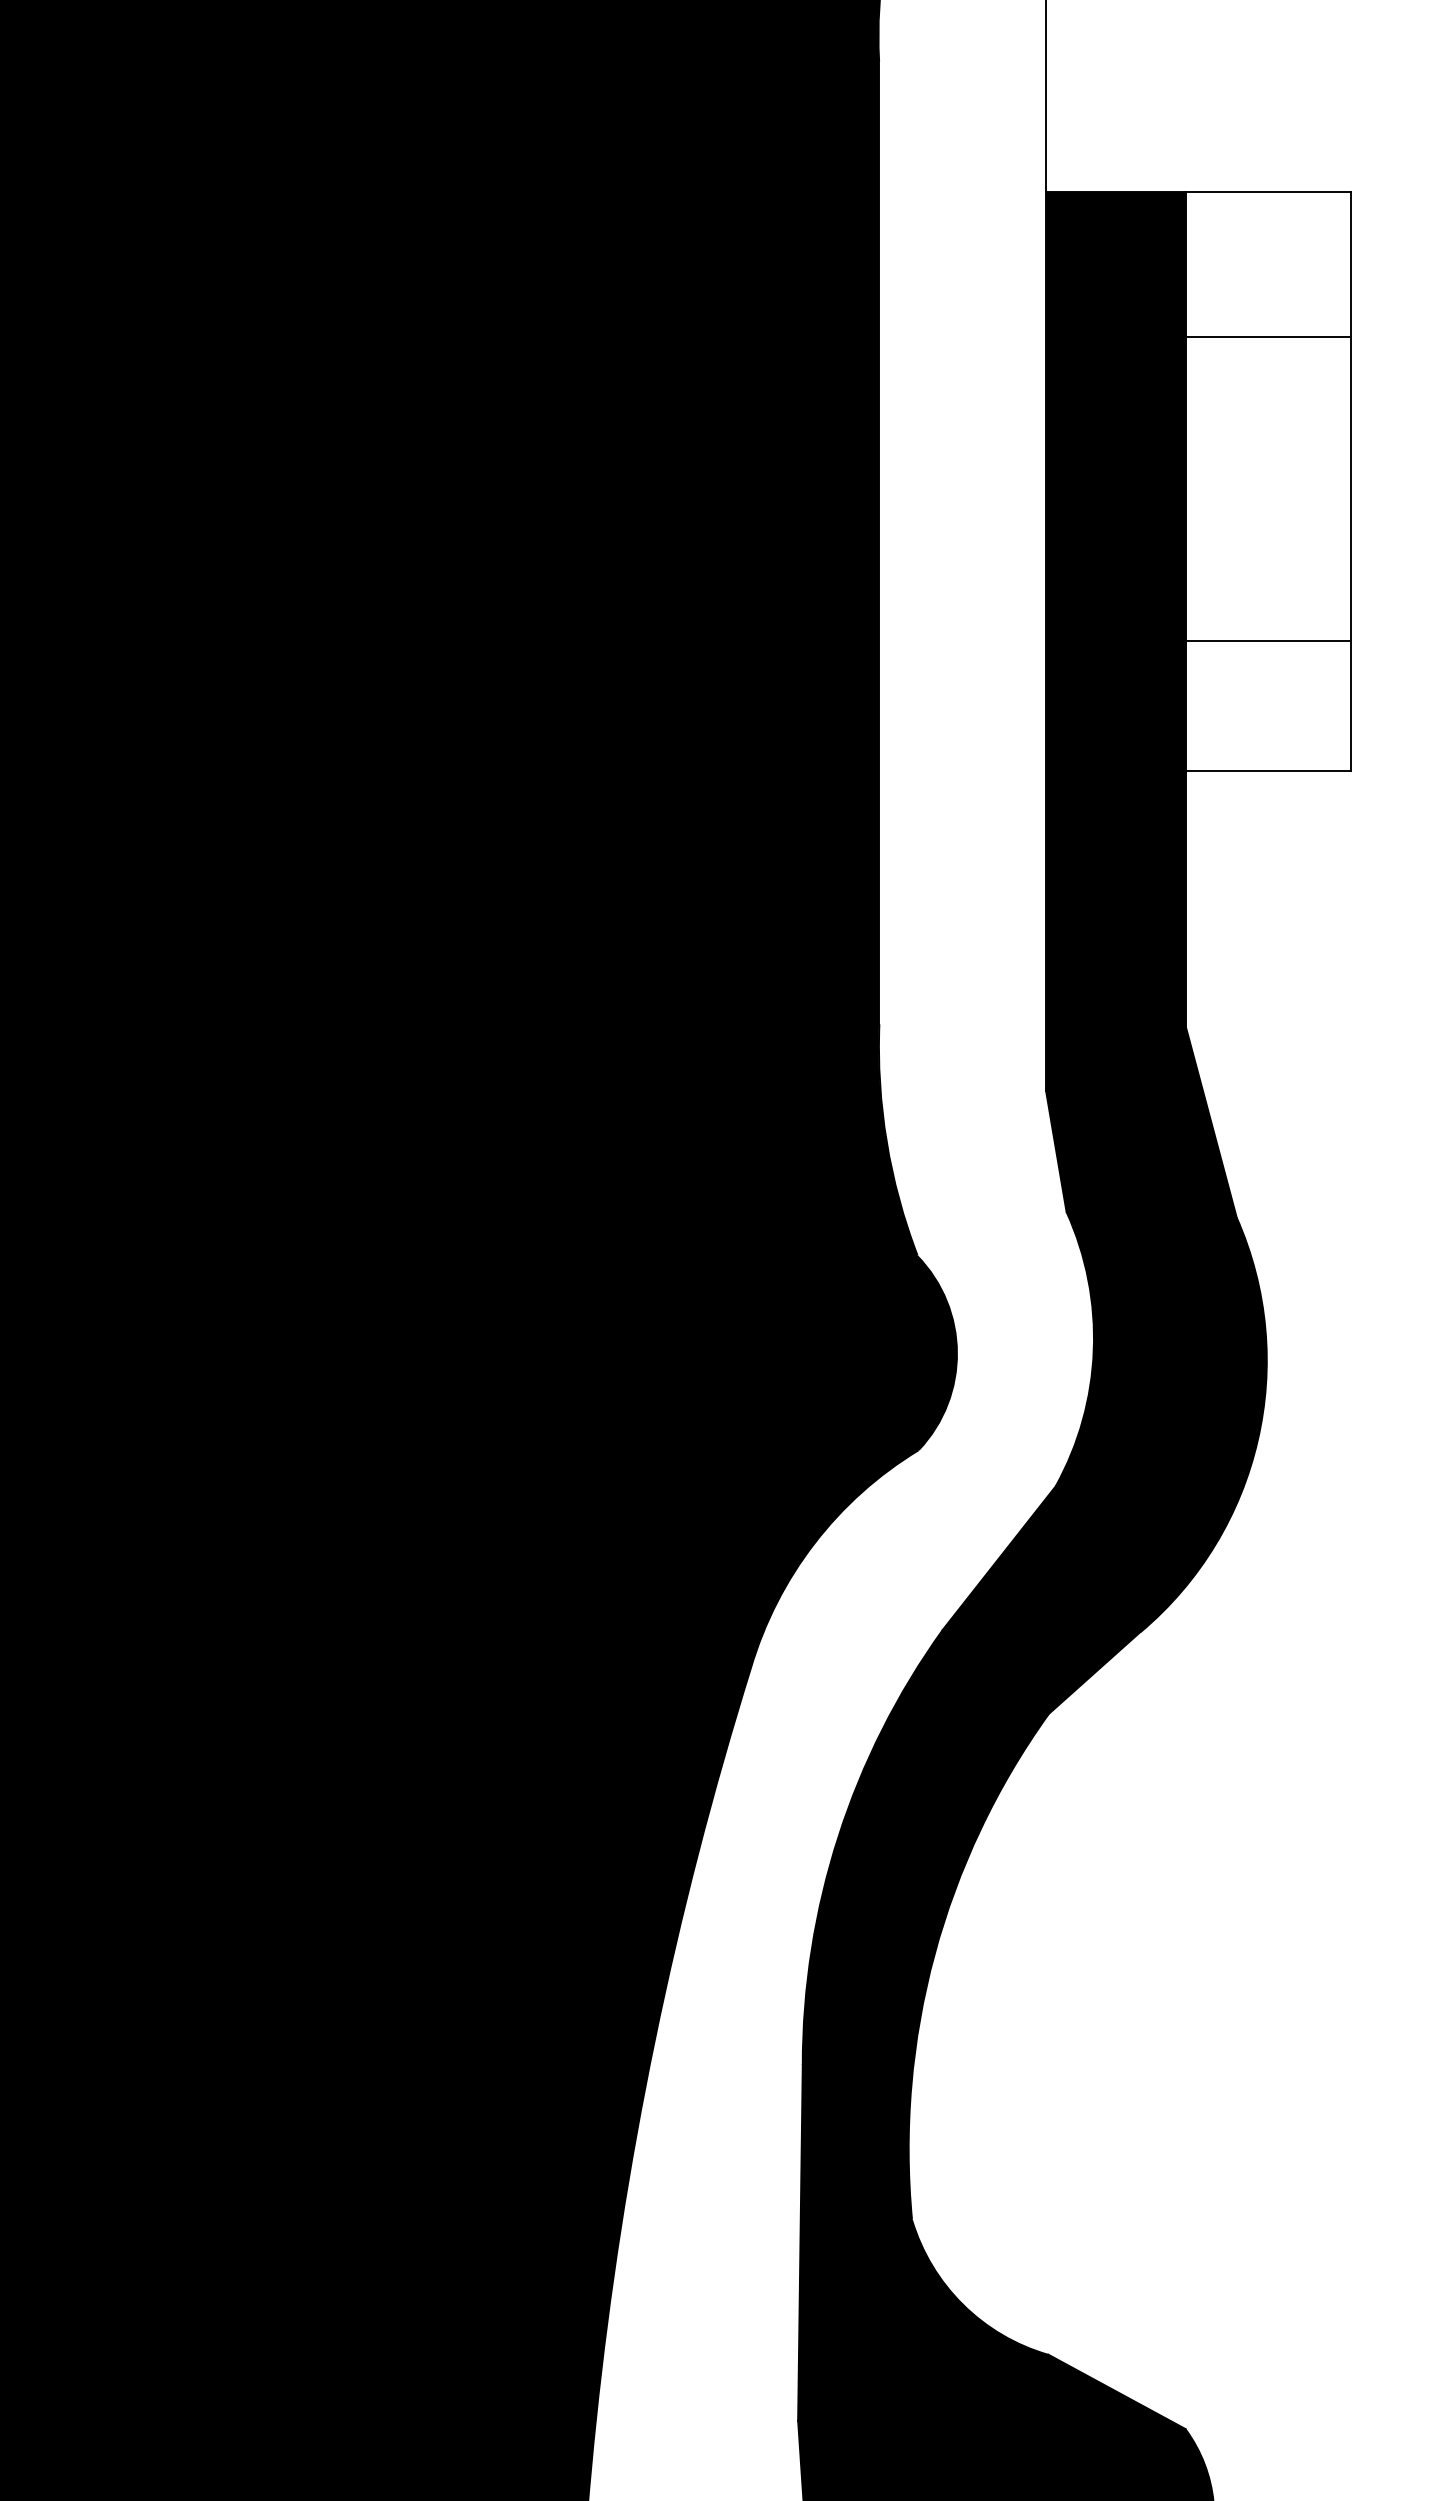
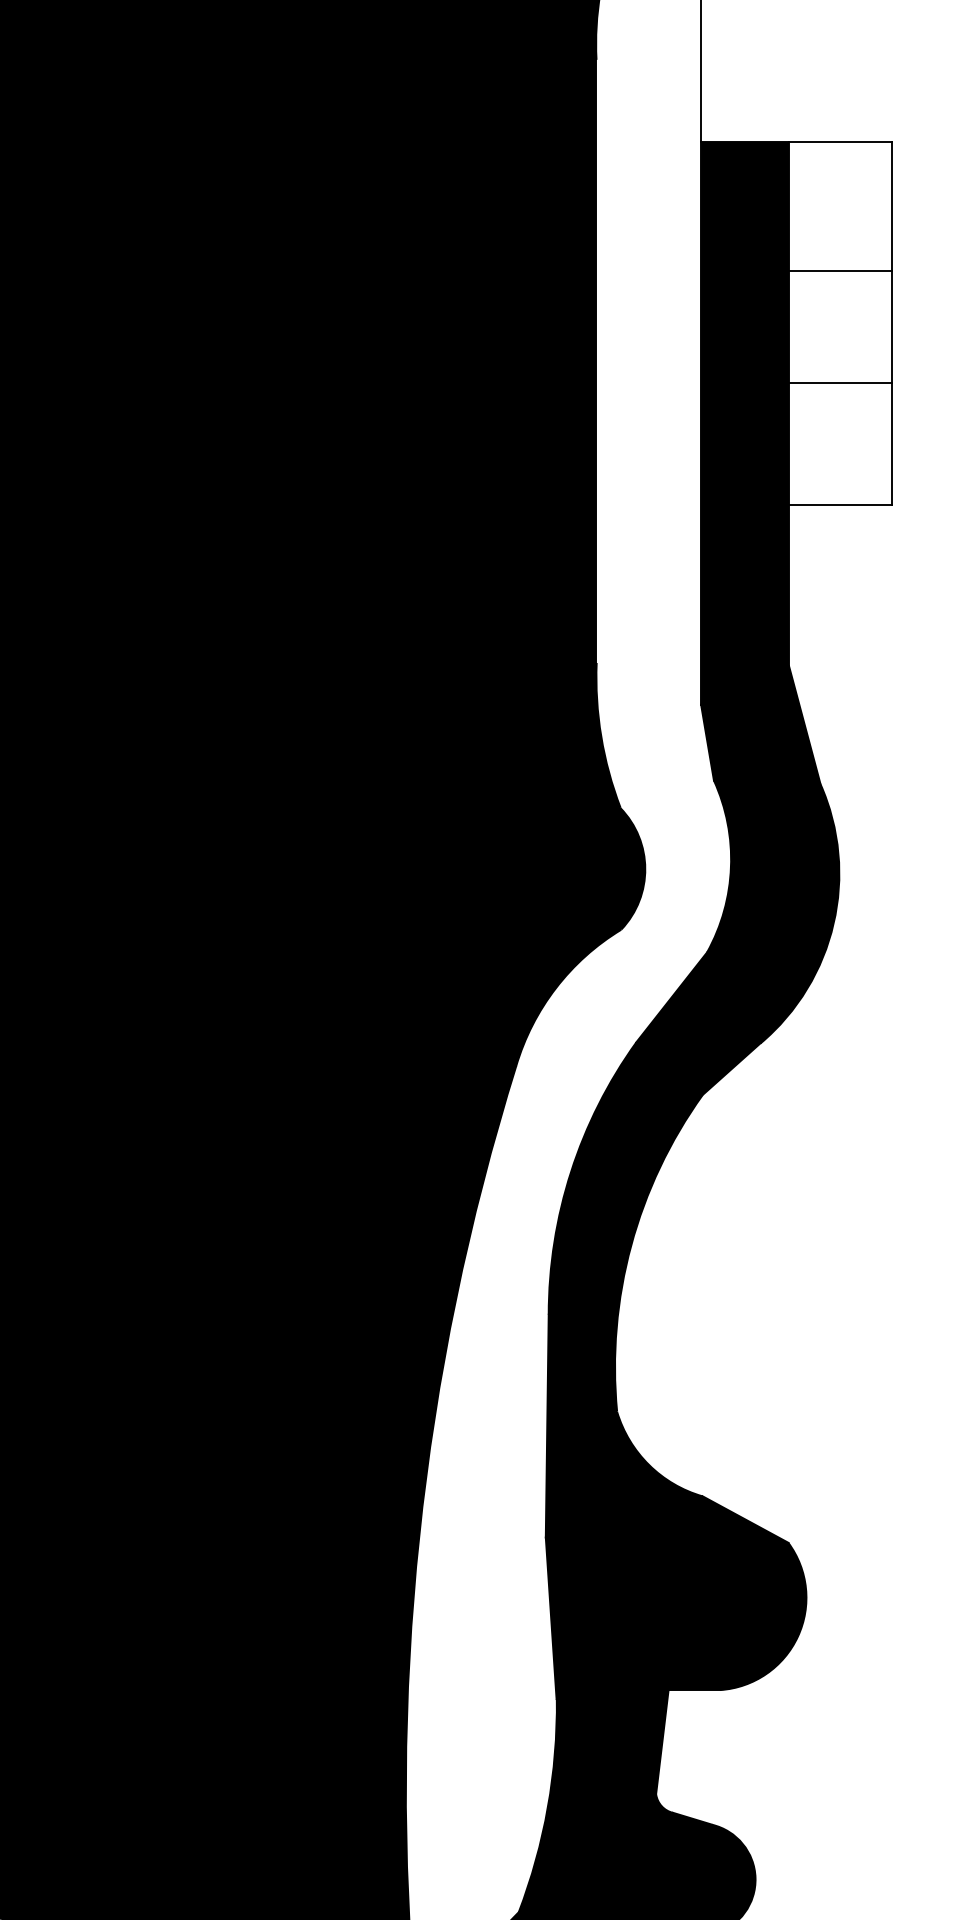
line: (1268, 337) -> (840, 270), moved
line: (1268, 640) -> (840, 382), moved

